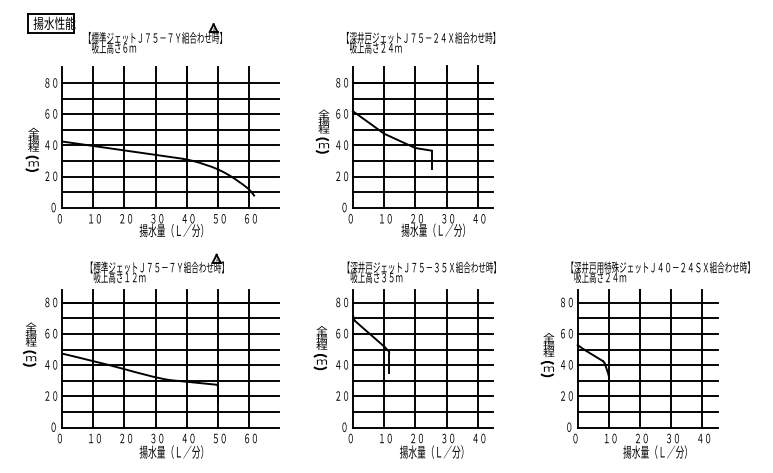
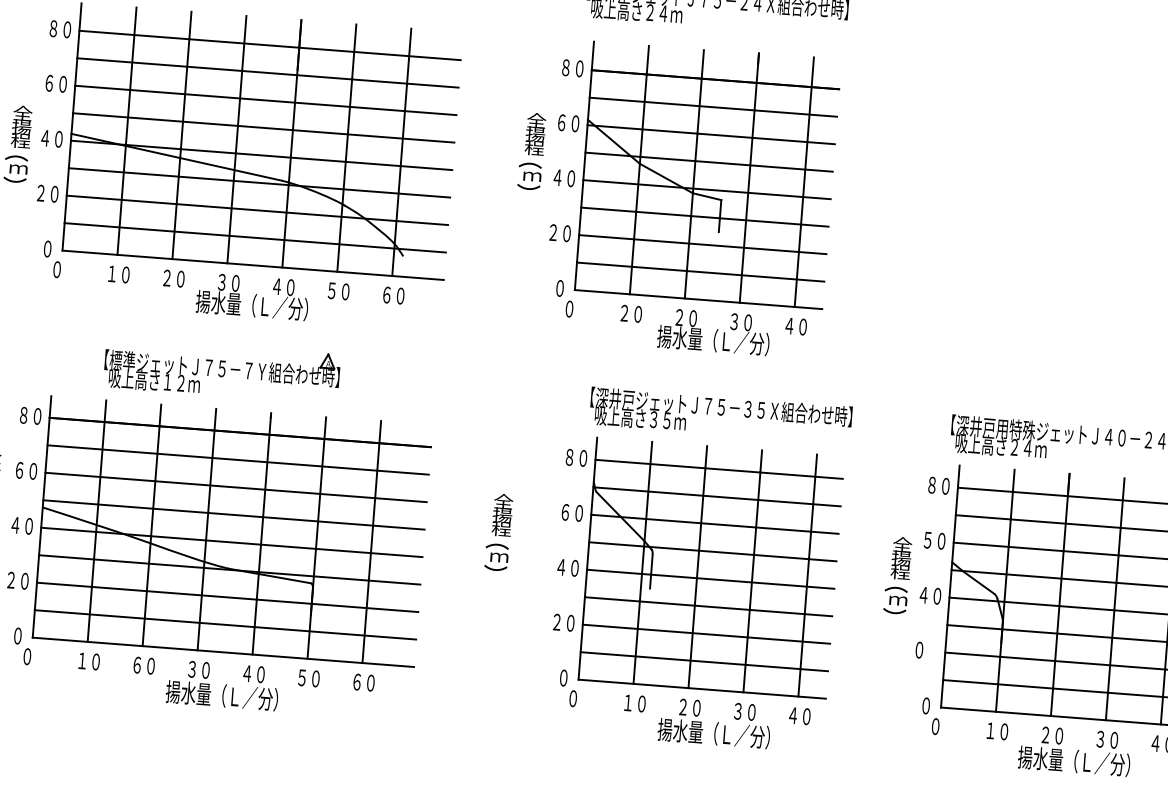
text: (381, 218) -> (623, 312), １０ -> ２０
text: (562, 333) -> (927, 539), ６０ -> ５０
part: (415, 359) -> (698, 568), moved
text: (566, 395) -> (925, 649), ２０ -> ０
text: (122, 438) -> (137, 665), ２０ -> ６０

